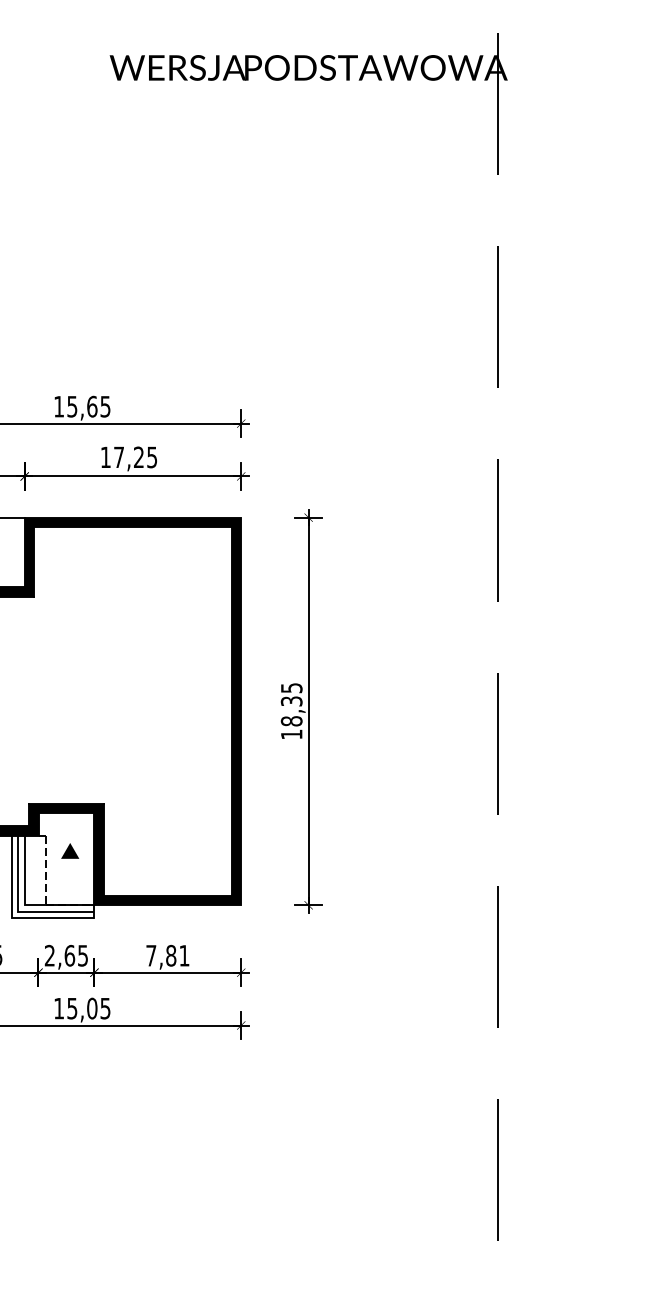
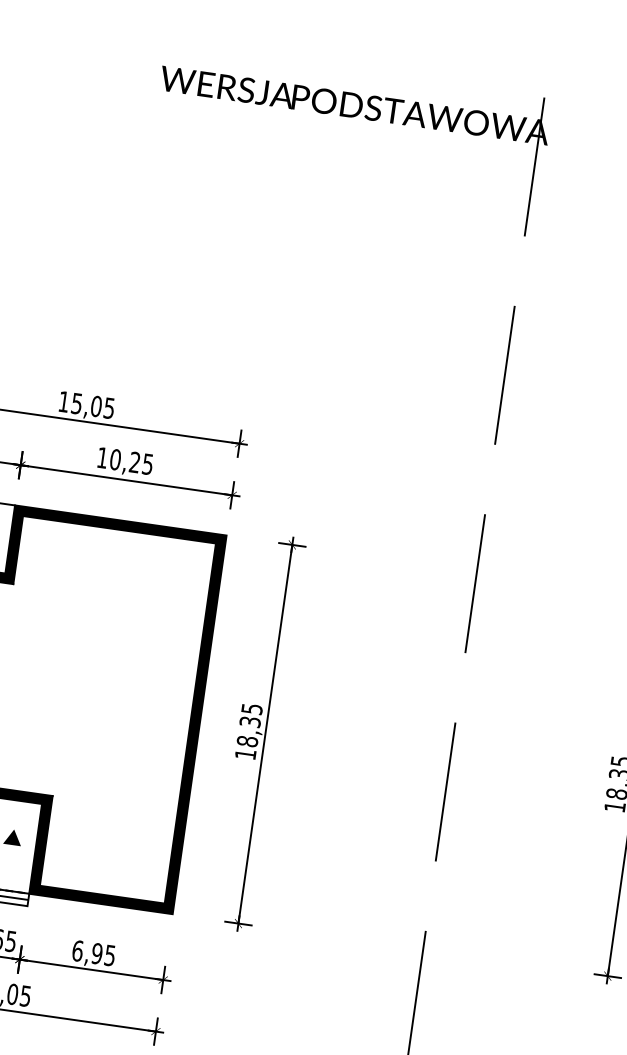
text: (92, 406) -> (96, 406), 15,65 -> 15,05
text: (118, 457) -> (114, 459), 17,25 -> 10,25
text: (167, 955) -> (93, 952), 7,81 -> 6,95

